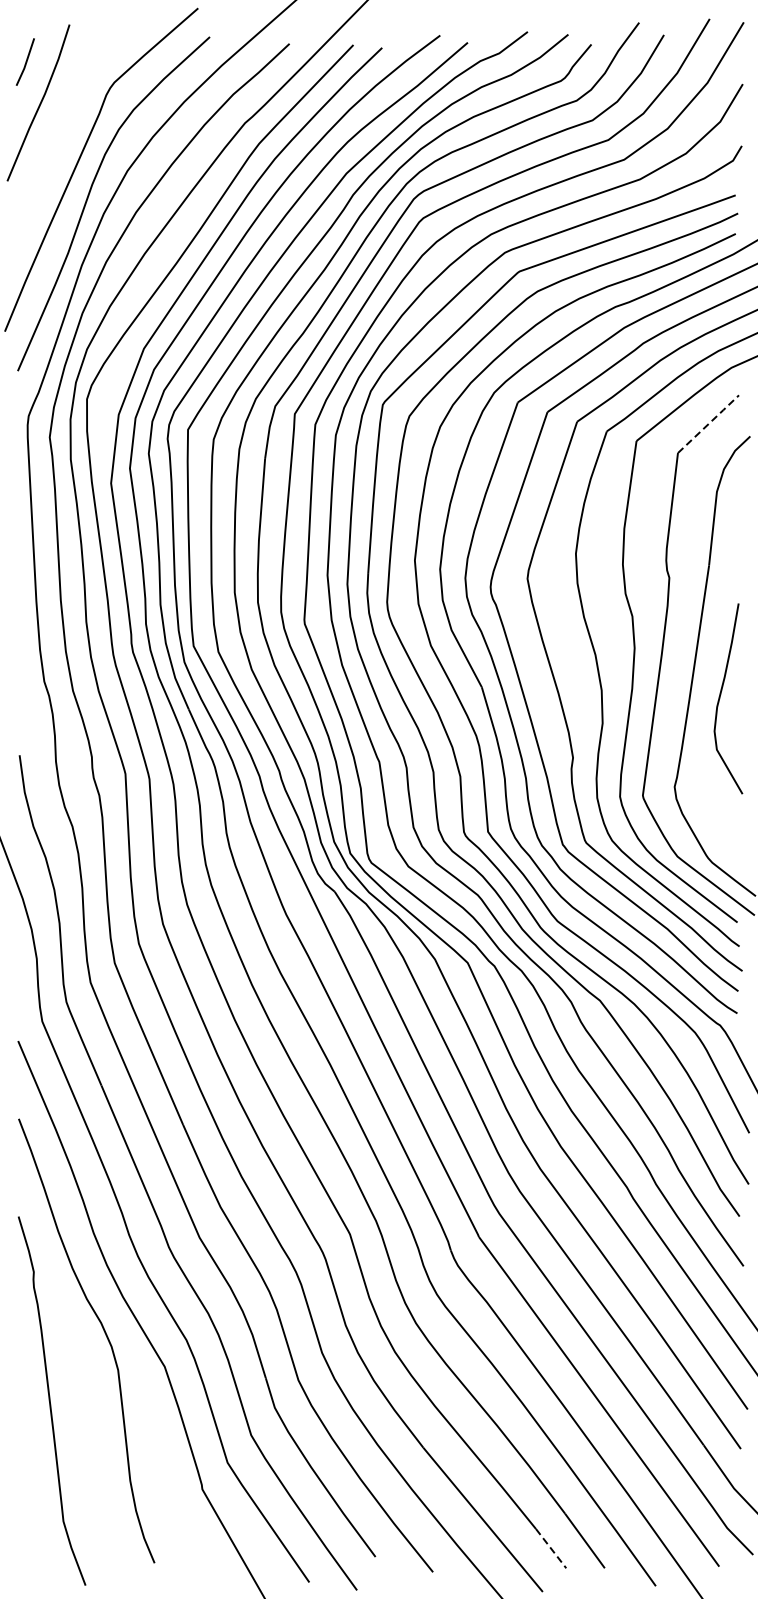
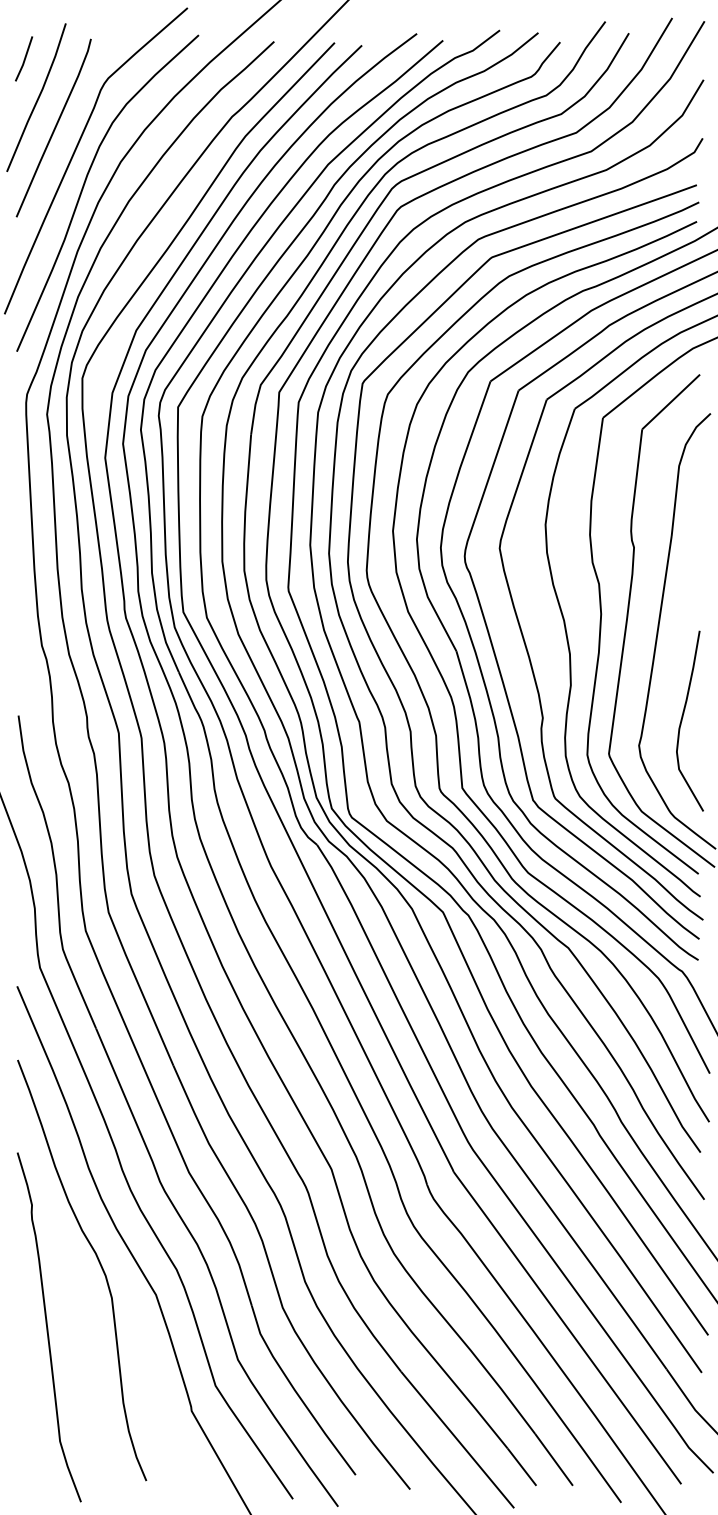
line: (57, 134) -> (54, 127), added
line: (708, 423) -> (671, 401), dashed -> solid
curve: (721, 694) -> (683, 717), moved
line: (551, 1548) -> (522, 1467), dashed -> solid

